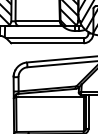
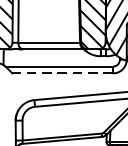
line: (46, 43) -> (61, 73), solid -> dashed

